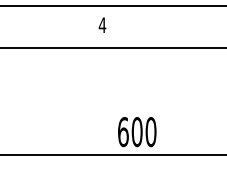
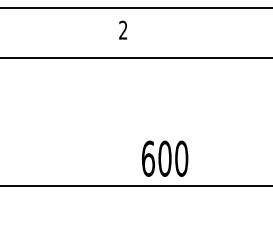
text: (102, 24) -> (123, 29), 4 -> 2

